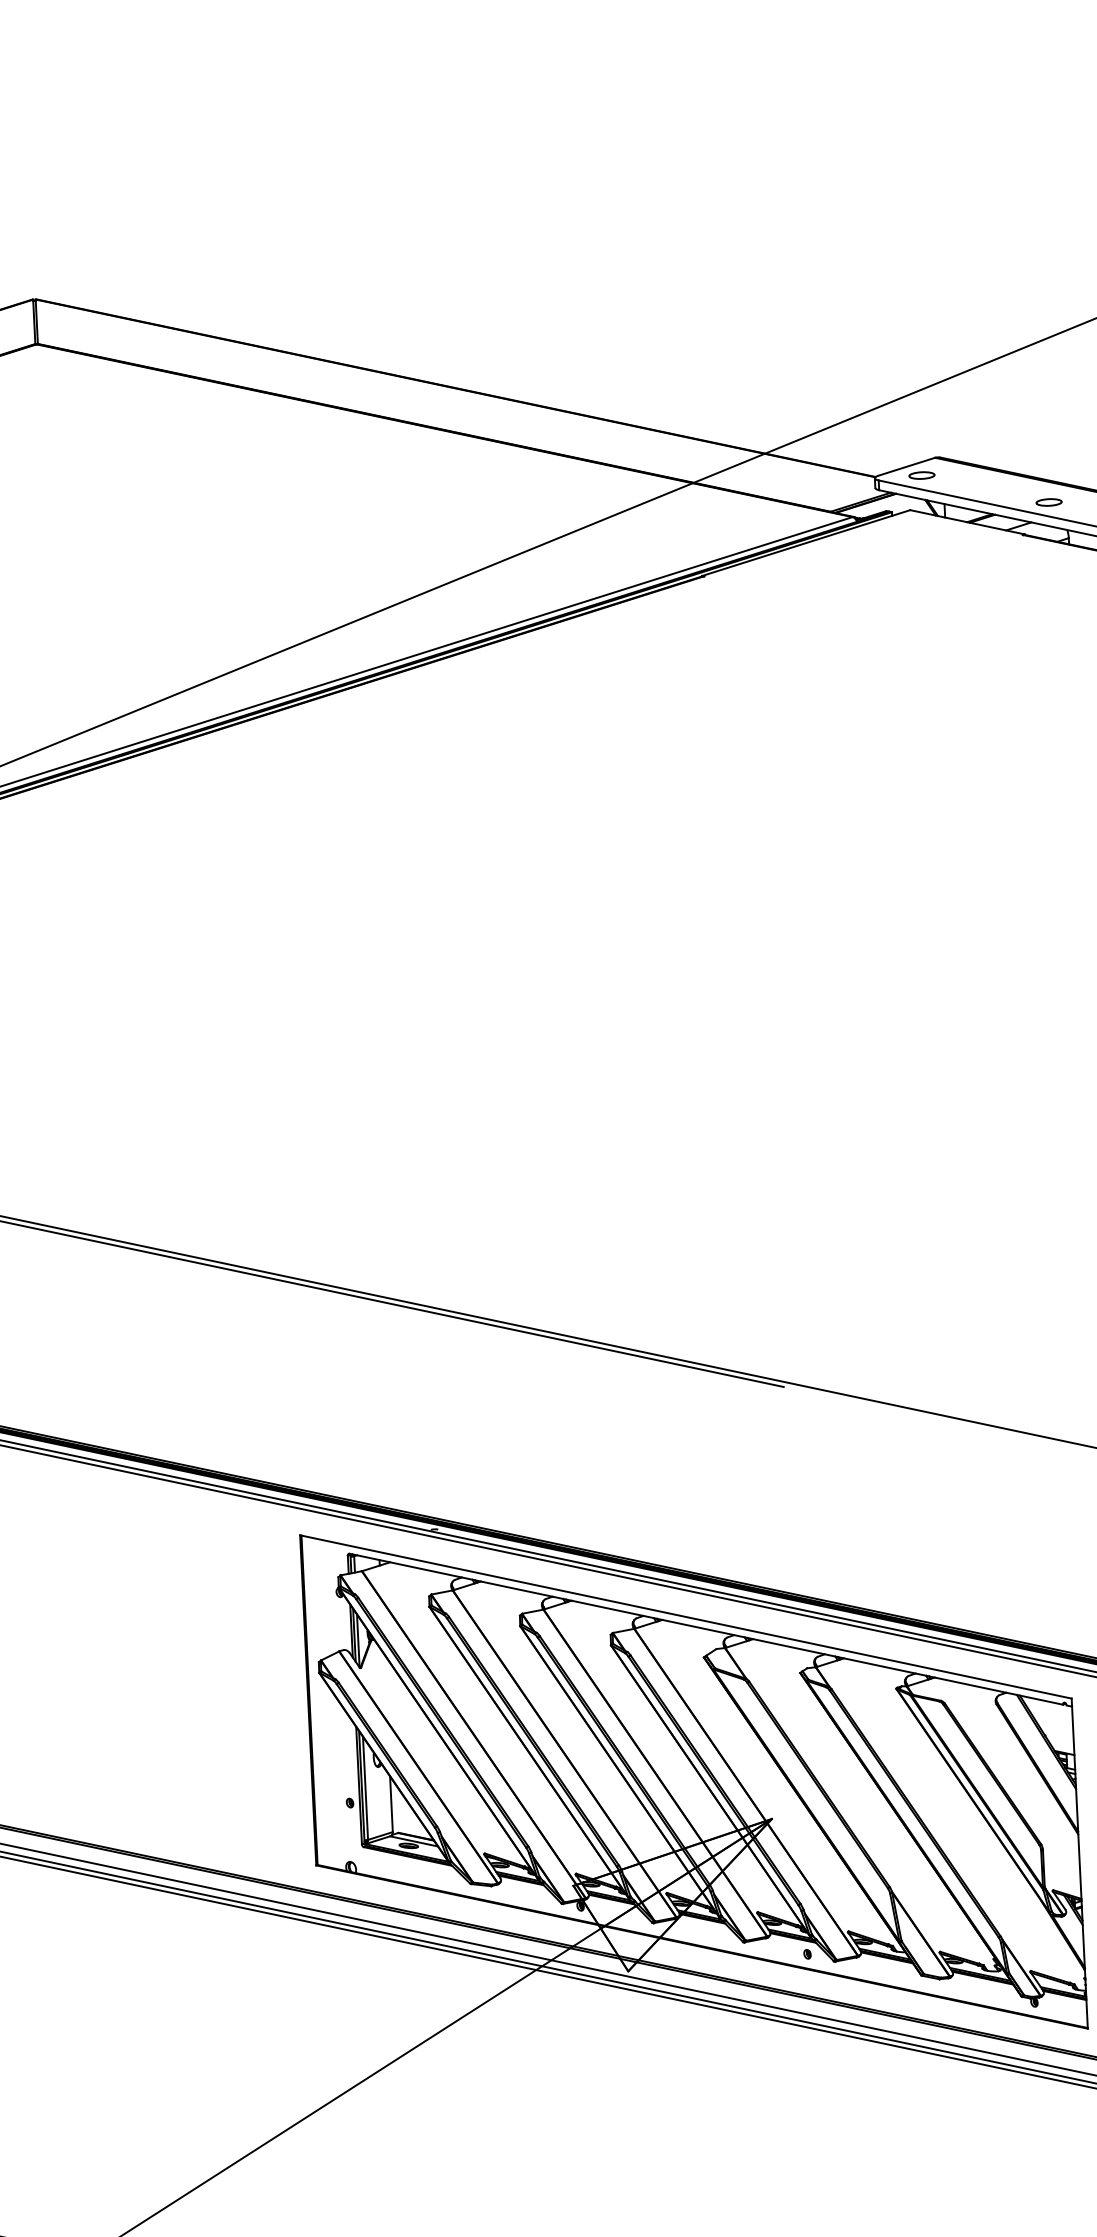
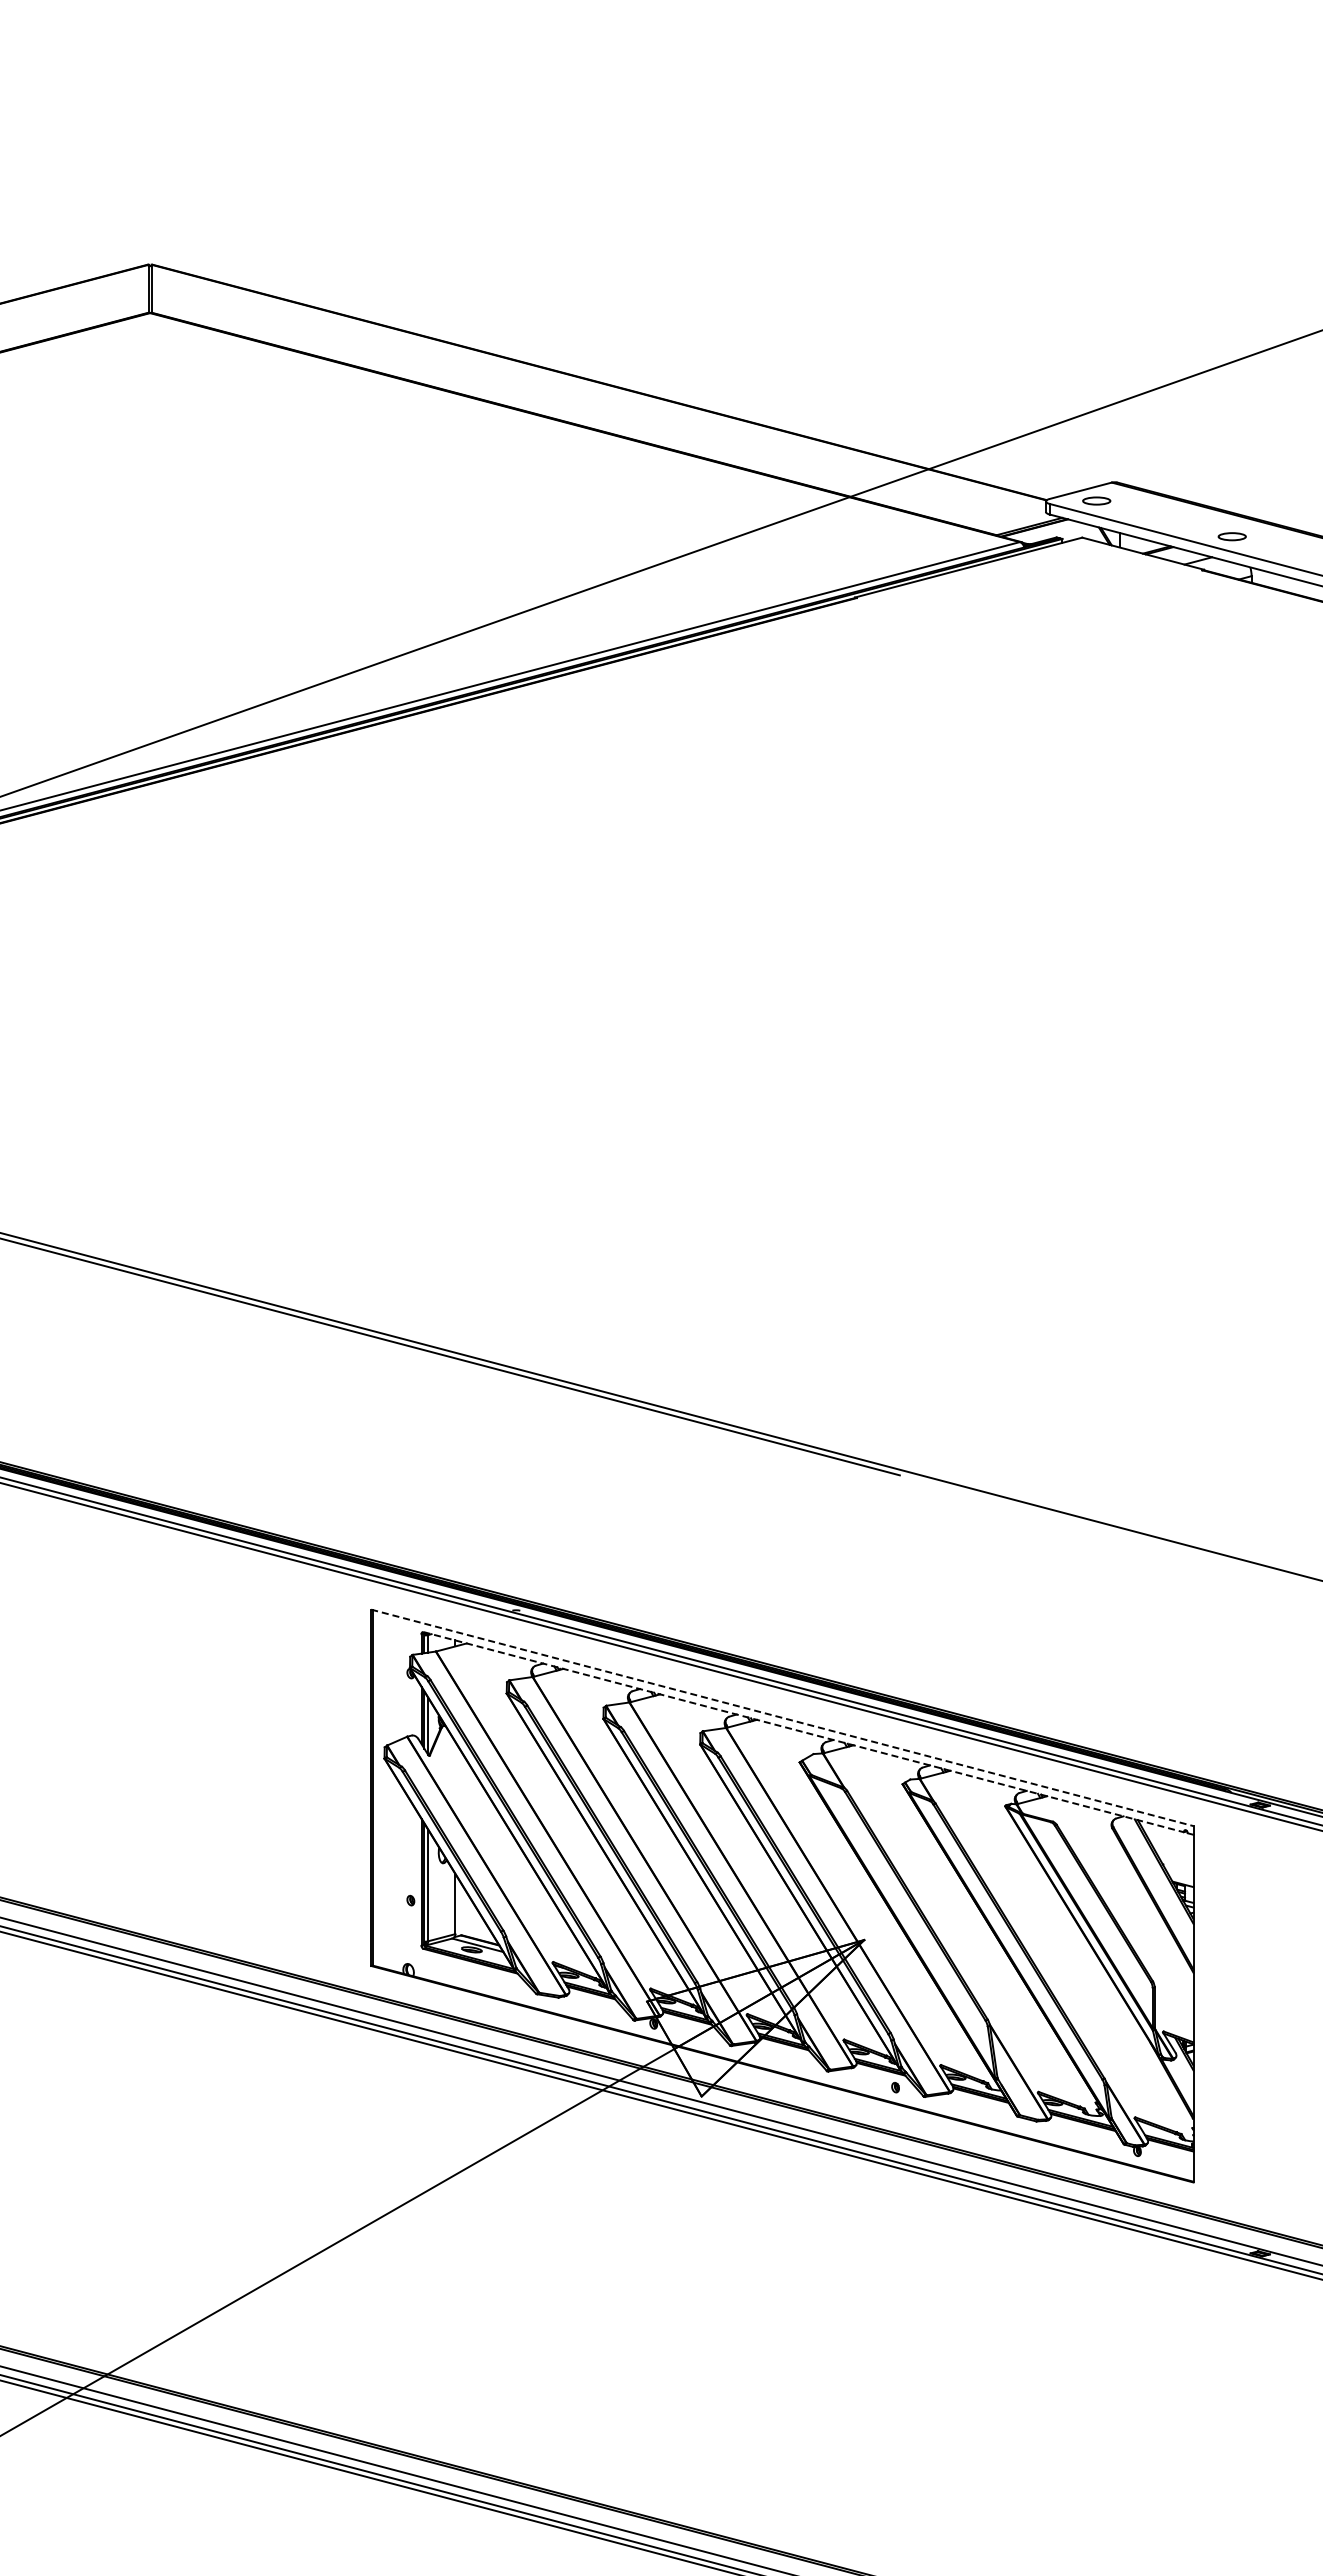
line: (686, 1617) -> (782, 1718), solid -> dashed
line: (707, 1629) -> (804, 1732), solid -> dashed

